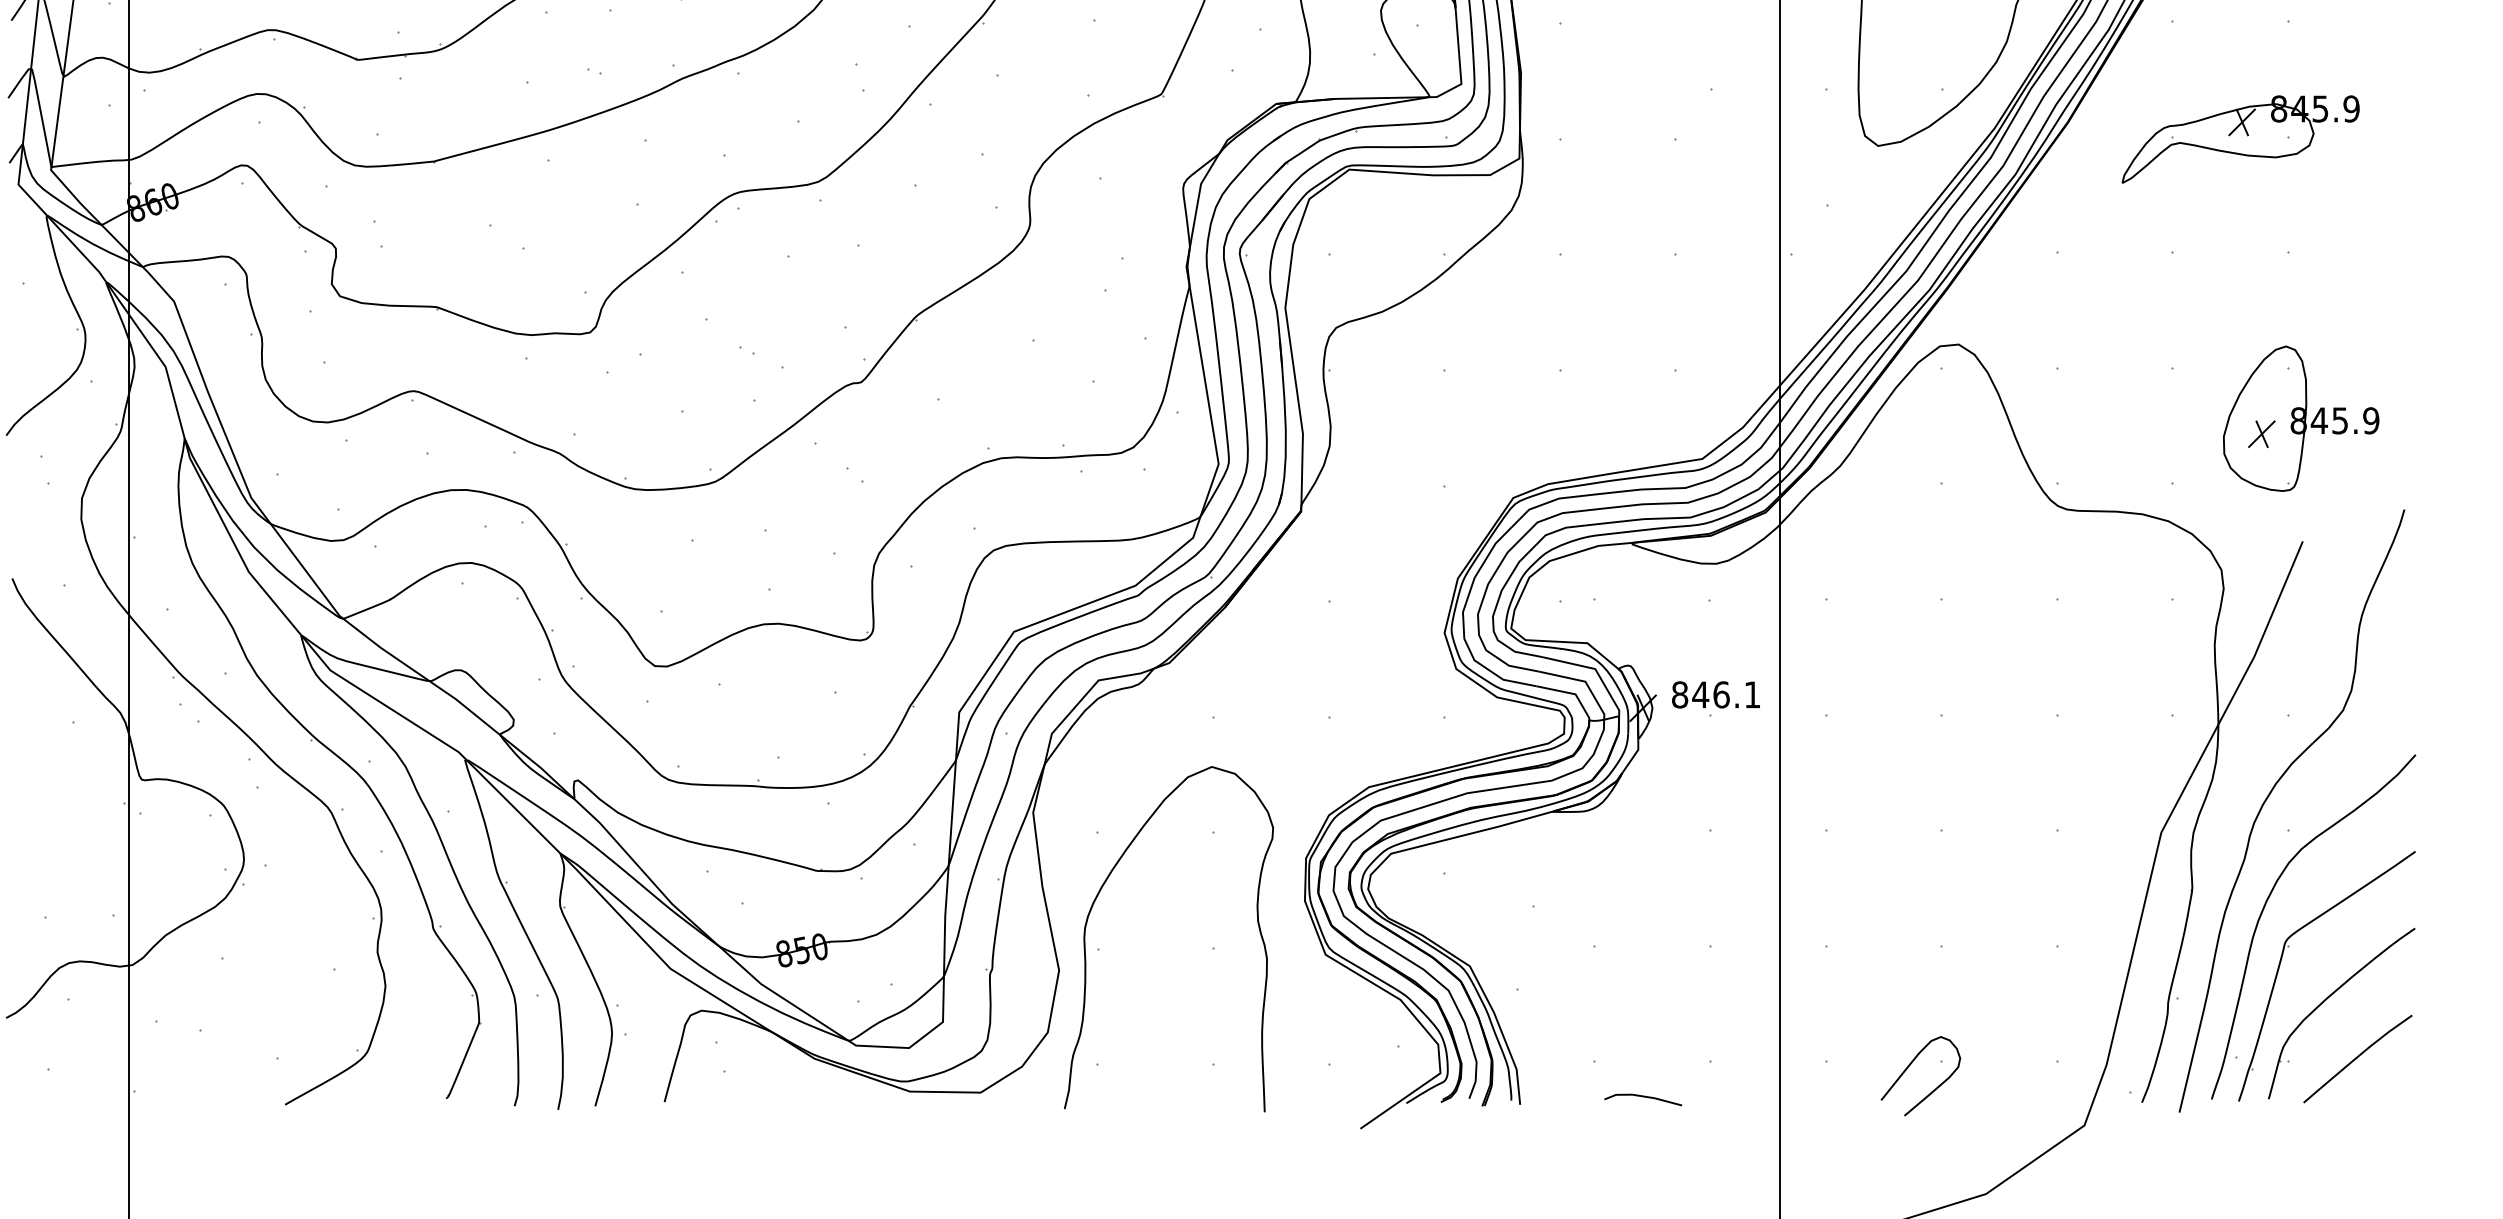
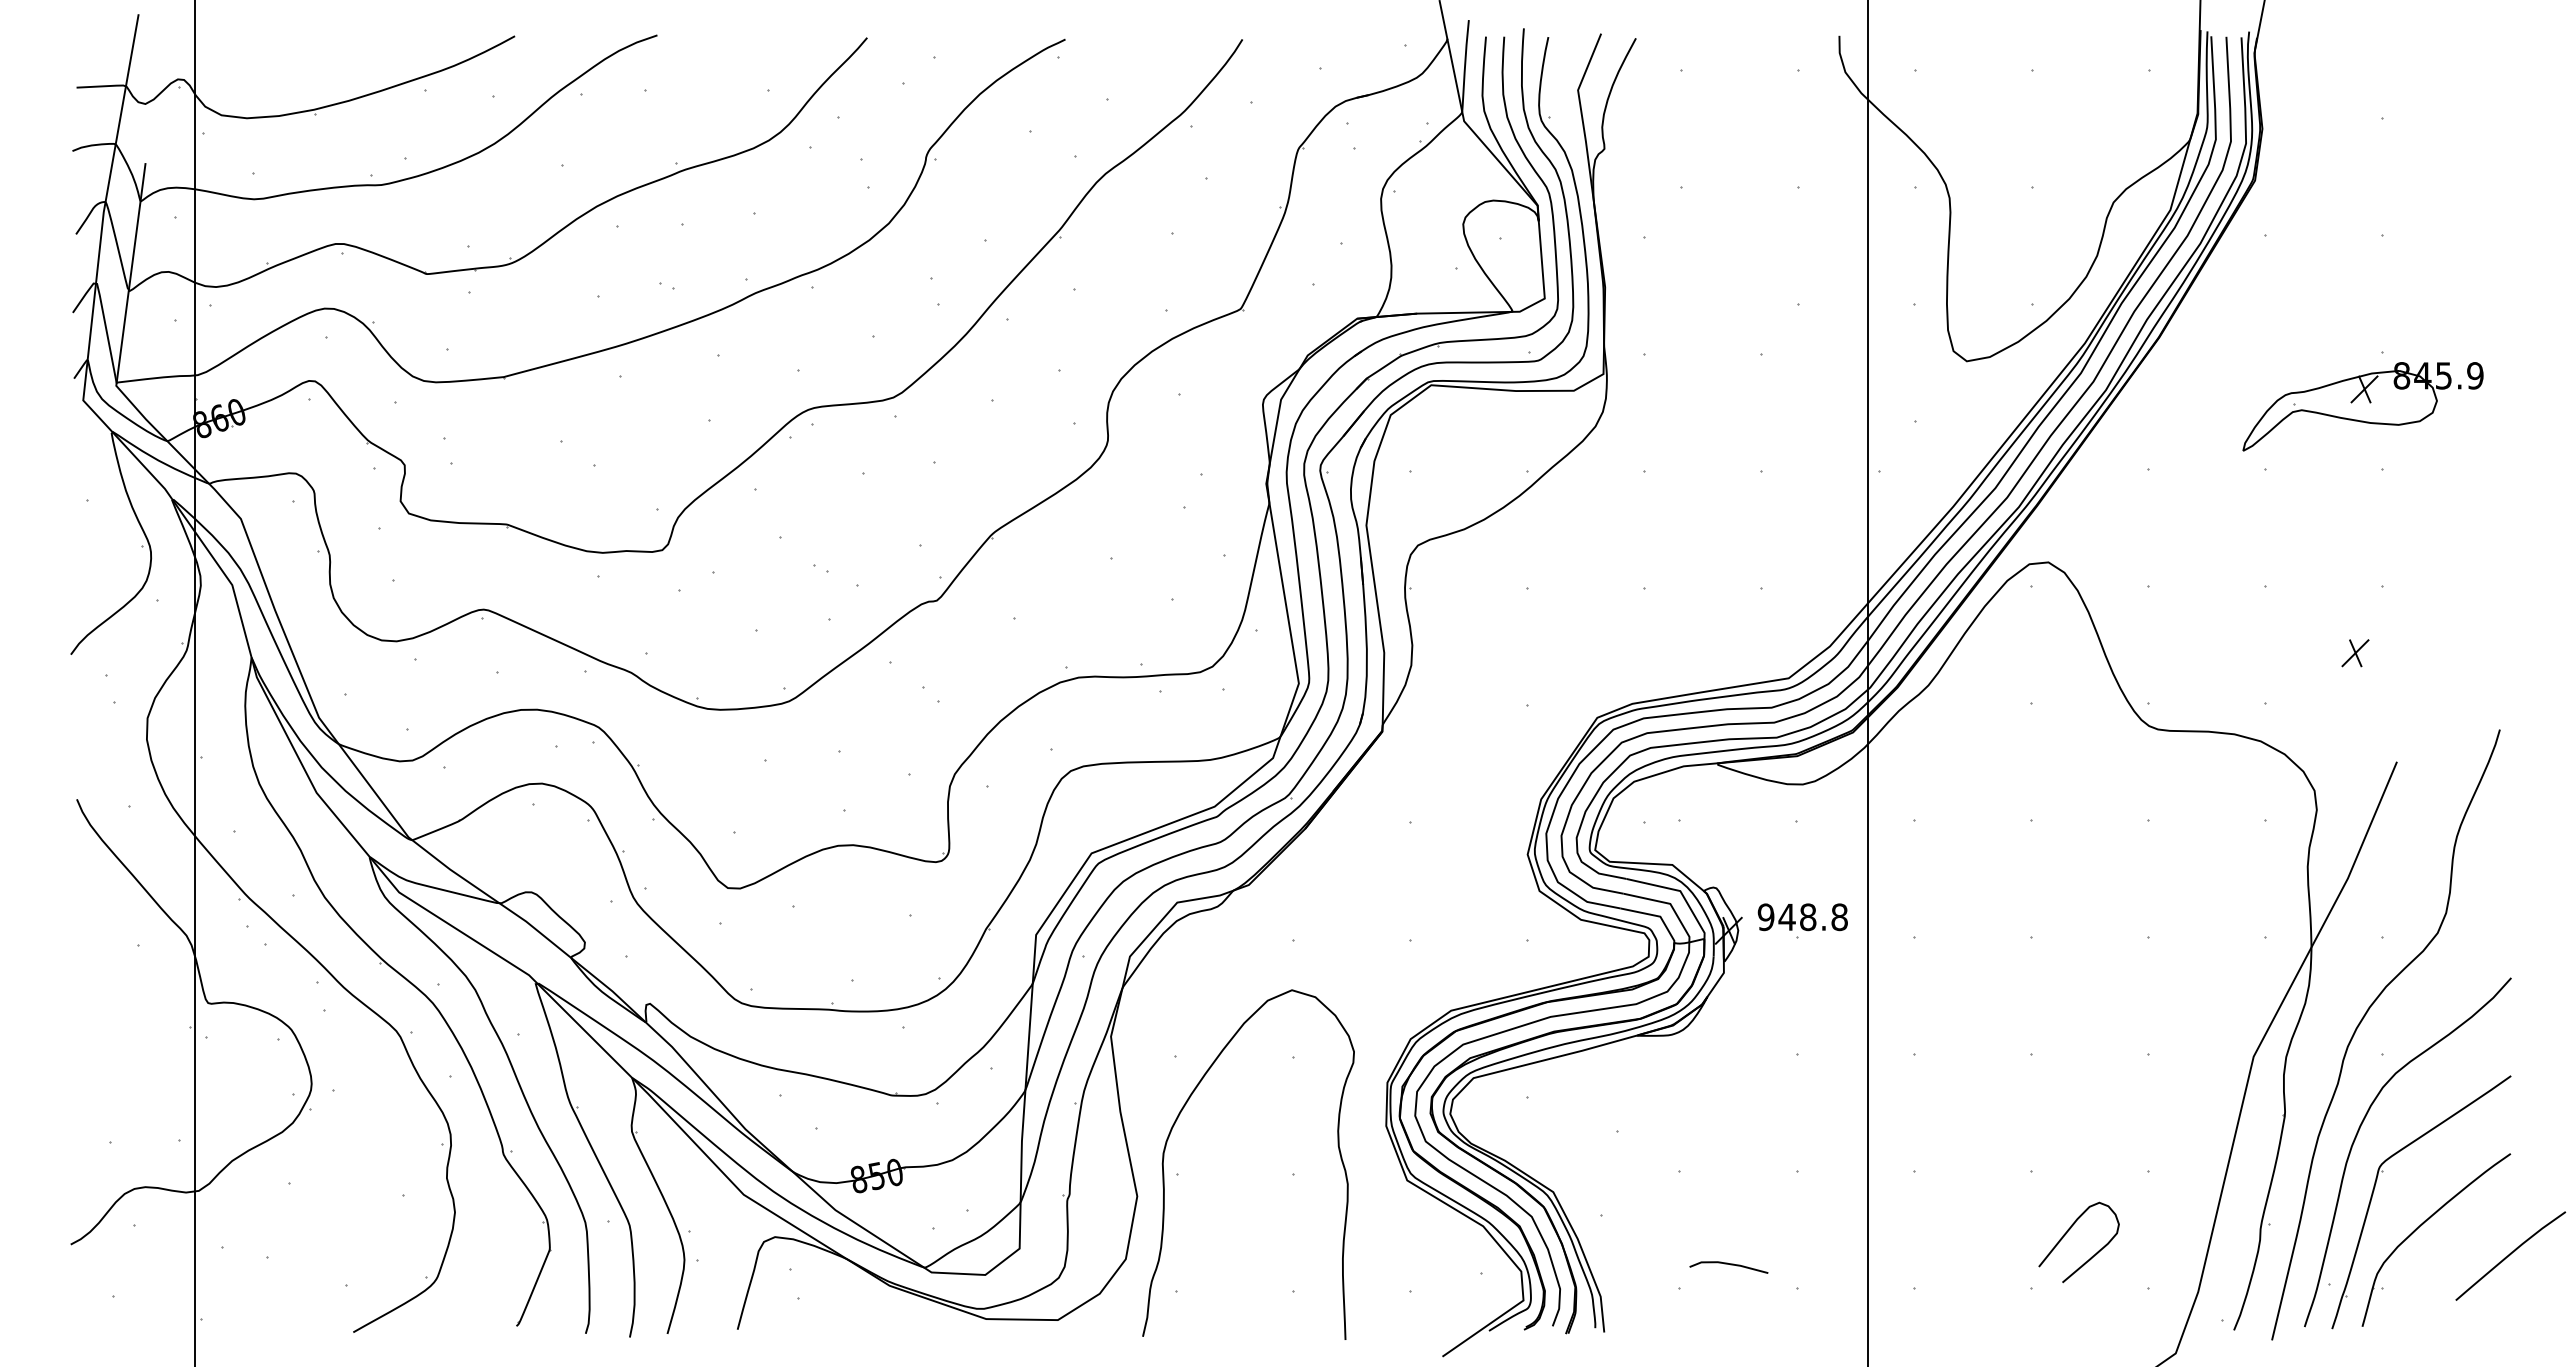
part: (2240, 139) -> (2362, 406), moved
part: (2301, 418) -> (2395, 637), removed
text: (1715, 695) -> (1802, 917), 846.1 -> 948.8
curve: (2357, 1058) -> (2510, 1255), moved
curve: (1909, 1067) -> (2067, 1233), moved
line: (1644, 1097) -> (1730, 1265), moved

